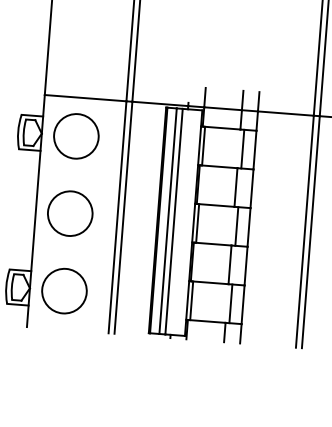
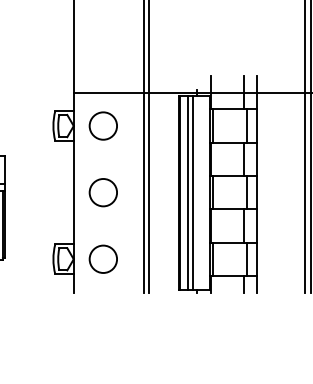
circle: (75, 135) -> (102, 125), size x0.71
circle: (70, 213) -> (103, 192), size x0.71
circle: (63, 290) -> (102, 258), size x0.71

